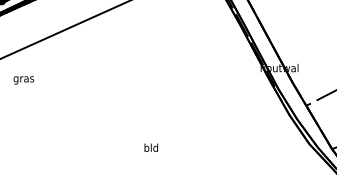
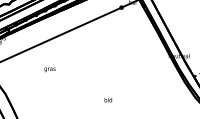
text: (23, 79) -> (49, 69), moved

